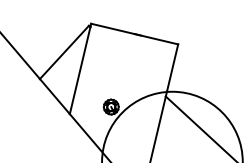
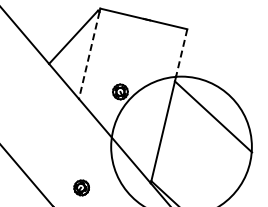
line: (172, 68) -> (181, 53), solid -> dashed
line: (80, 70) -> (89, 55), solid -> dashed

